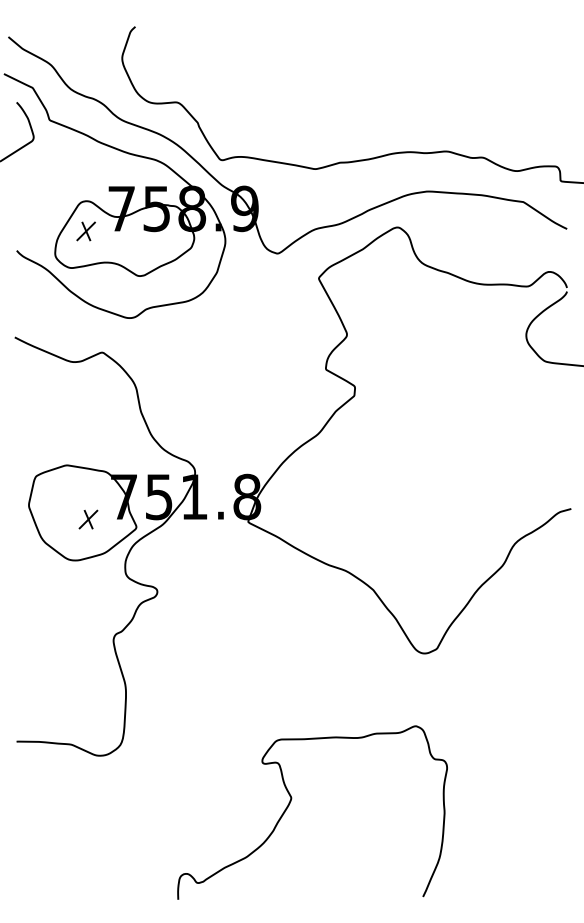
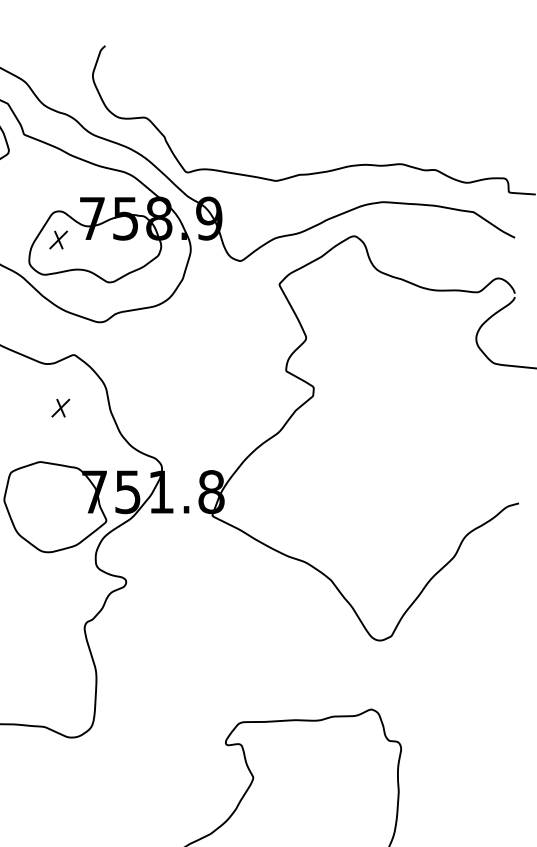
part: (88, 519) -> (60, 408), moved

